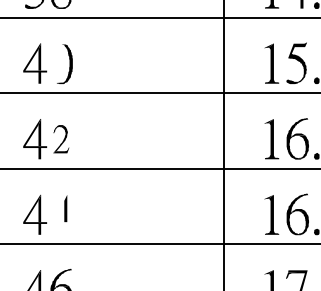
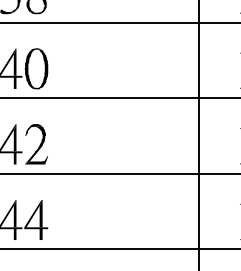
fill: (57, 62) -> (32, 67), added
part: (61, 139) -> (36, 144), size x1.43
fill: (60, 214) -> (35, 219), added

